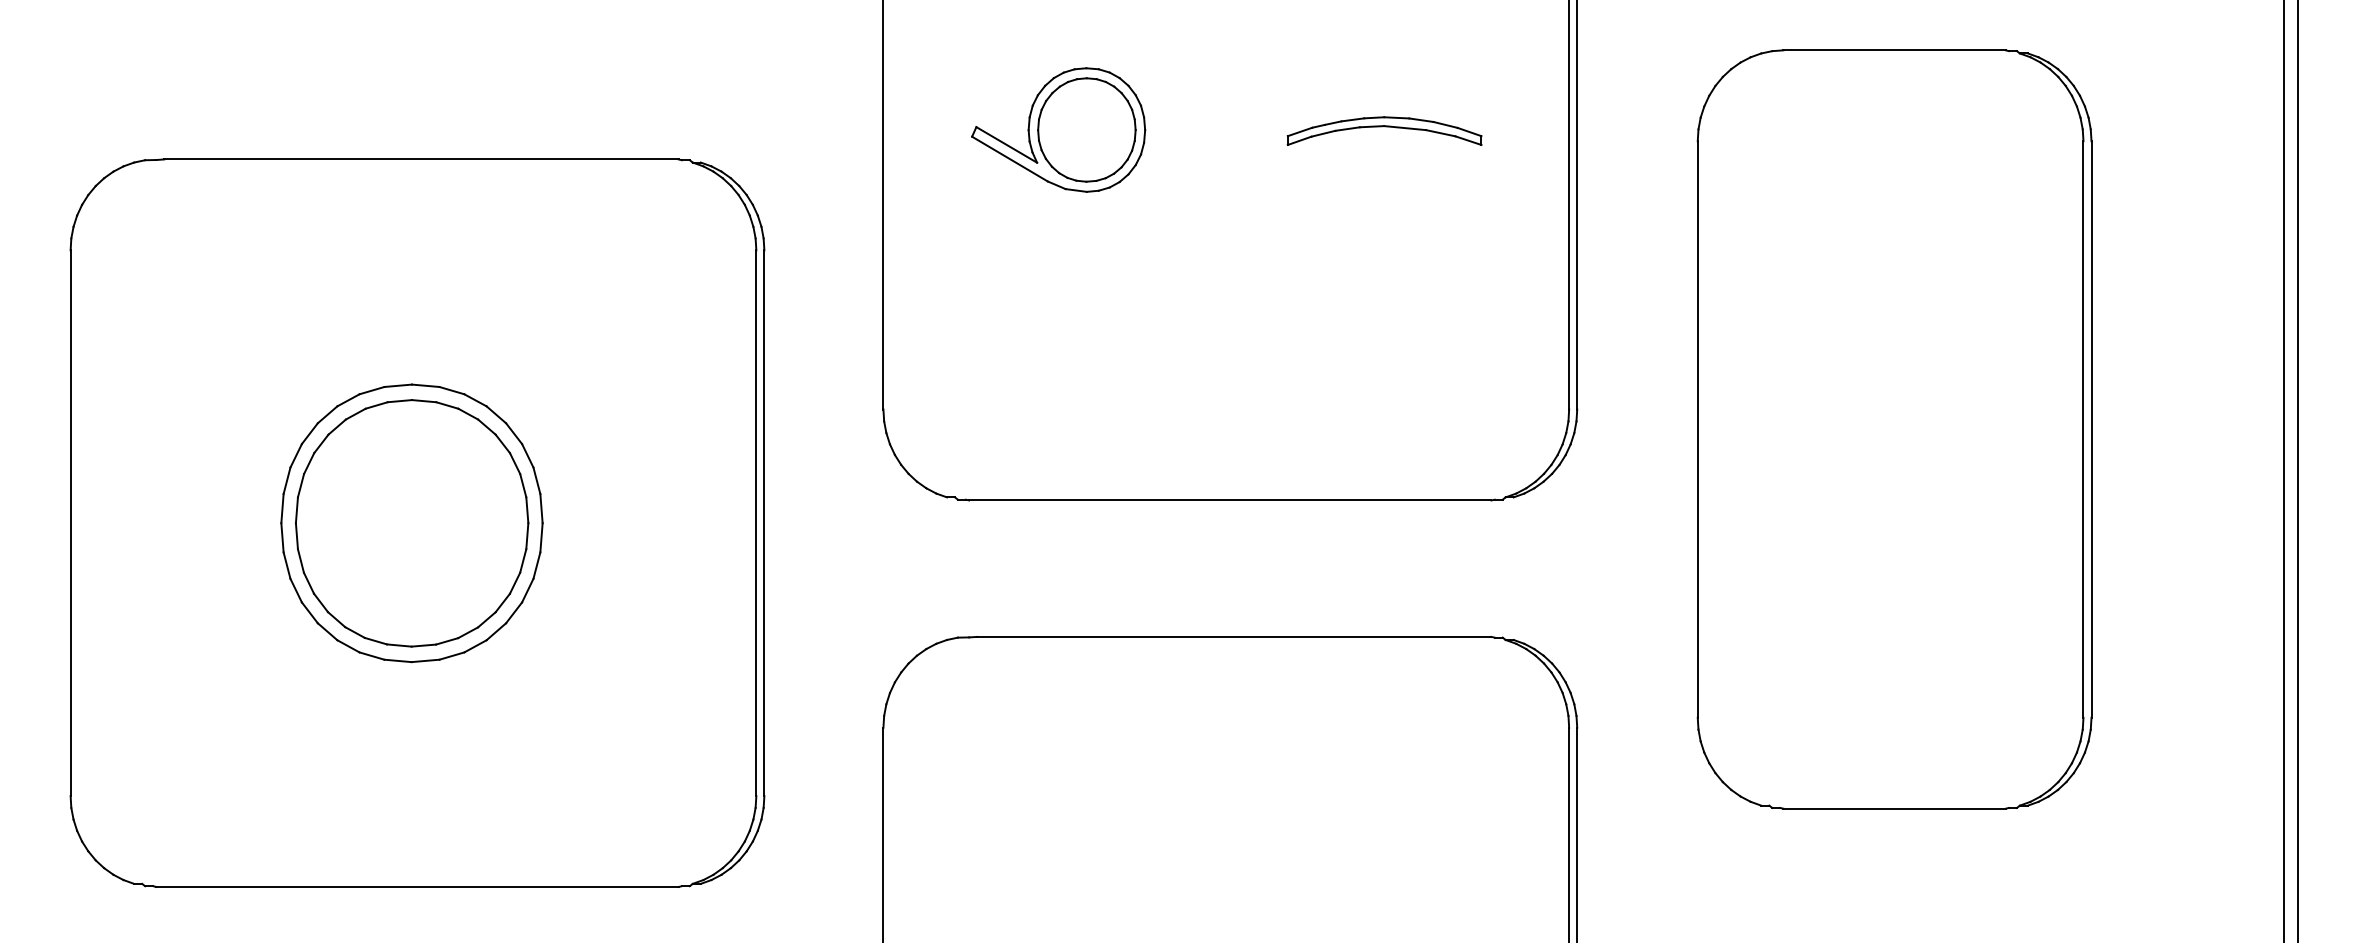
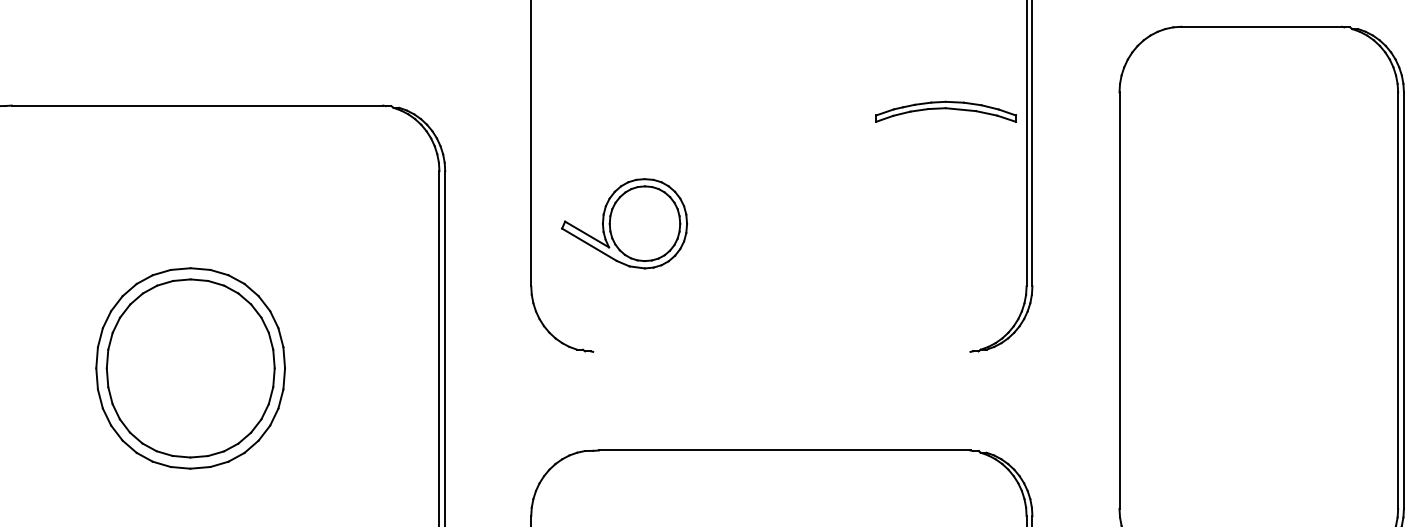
part: (1058, 129) -> (624, 223), moved
part: (1384, 130) -> (945, 111), moved
line: (1230, 500) -> (781, 351), removed

